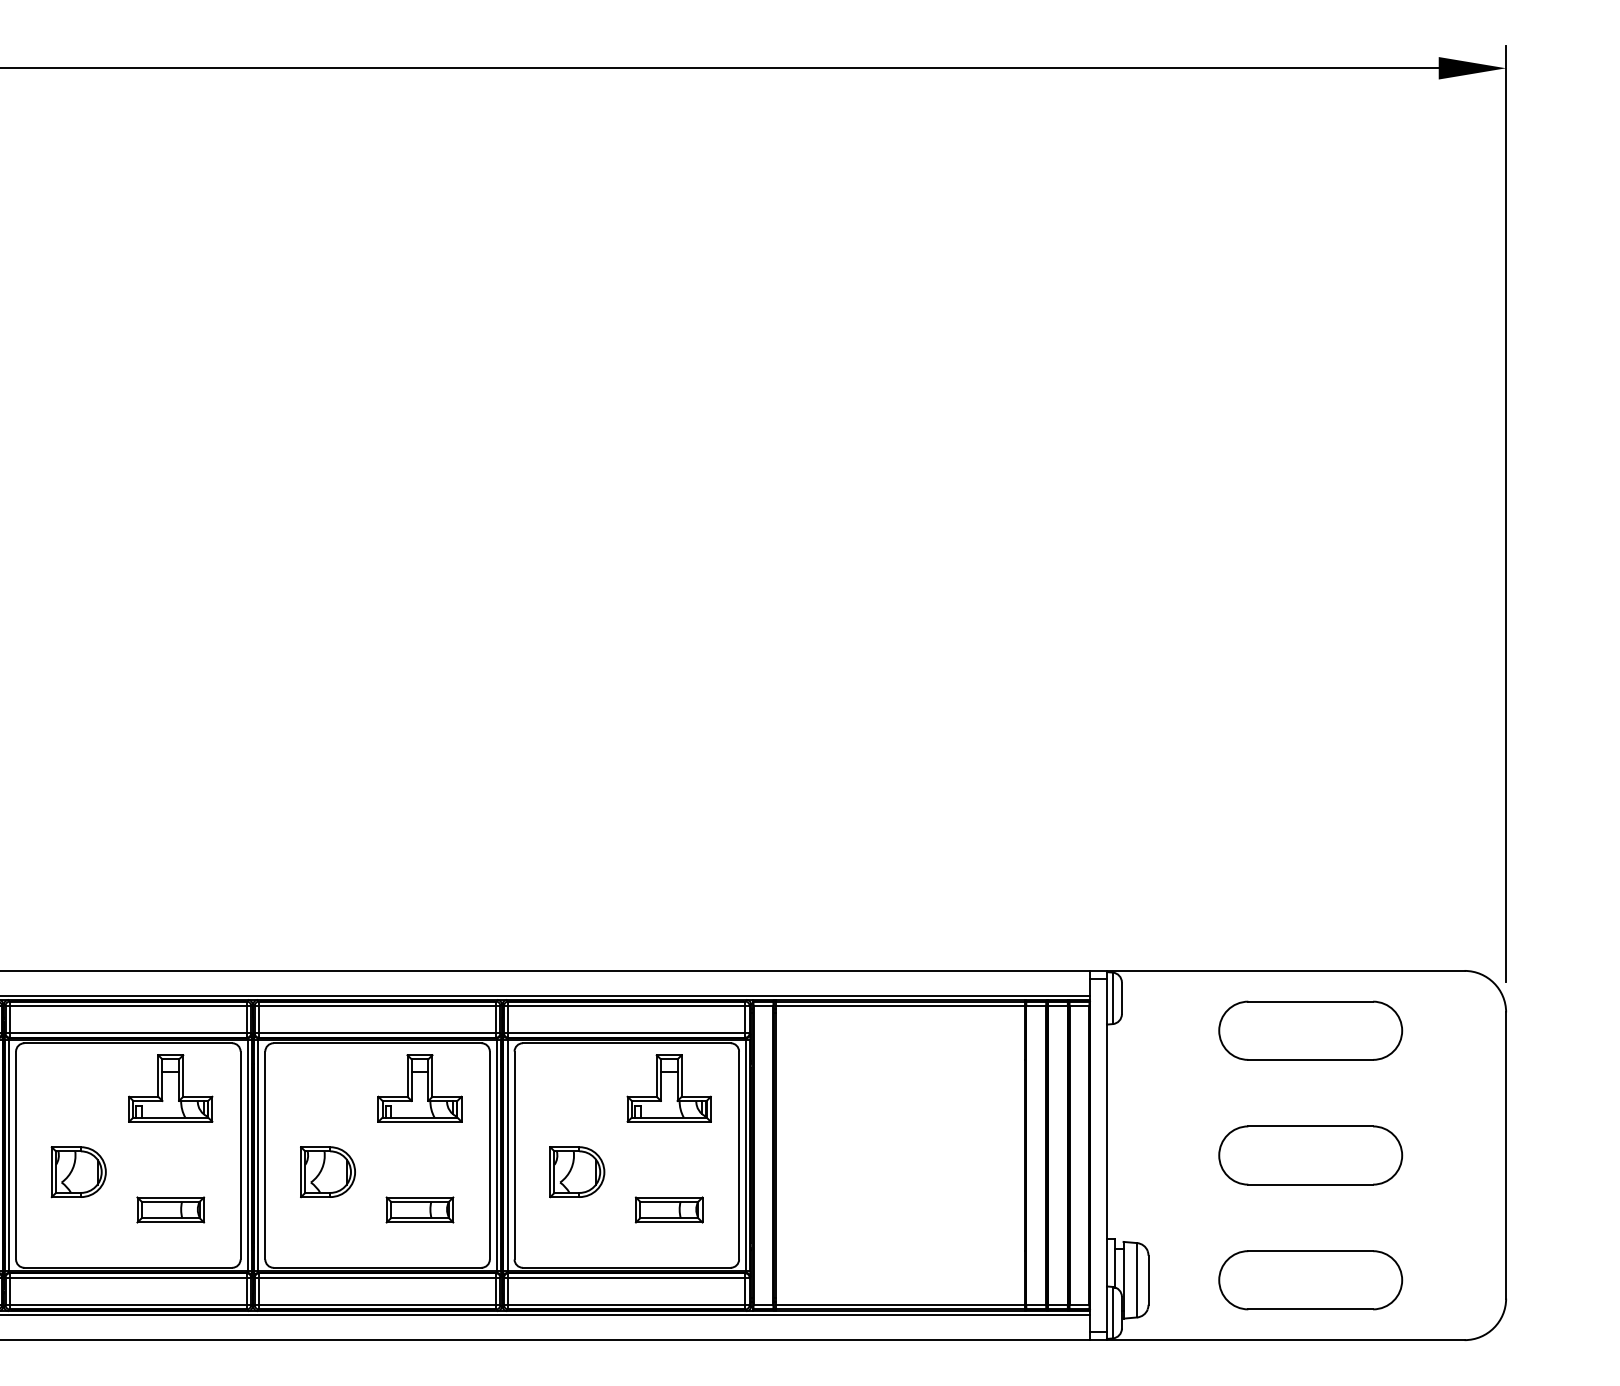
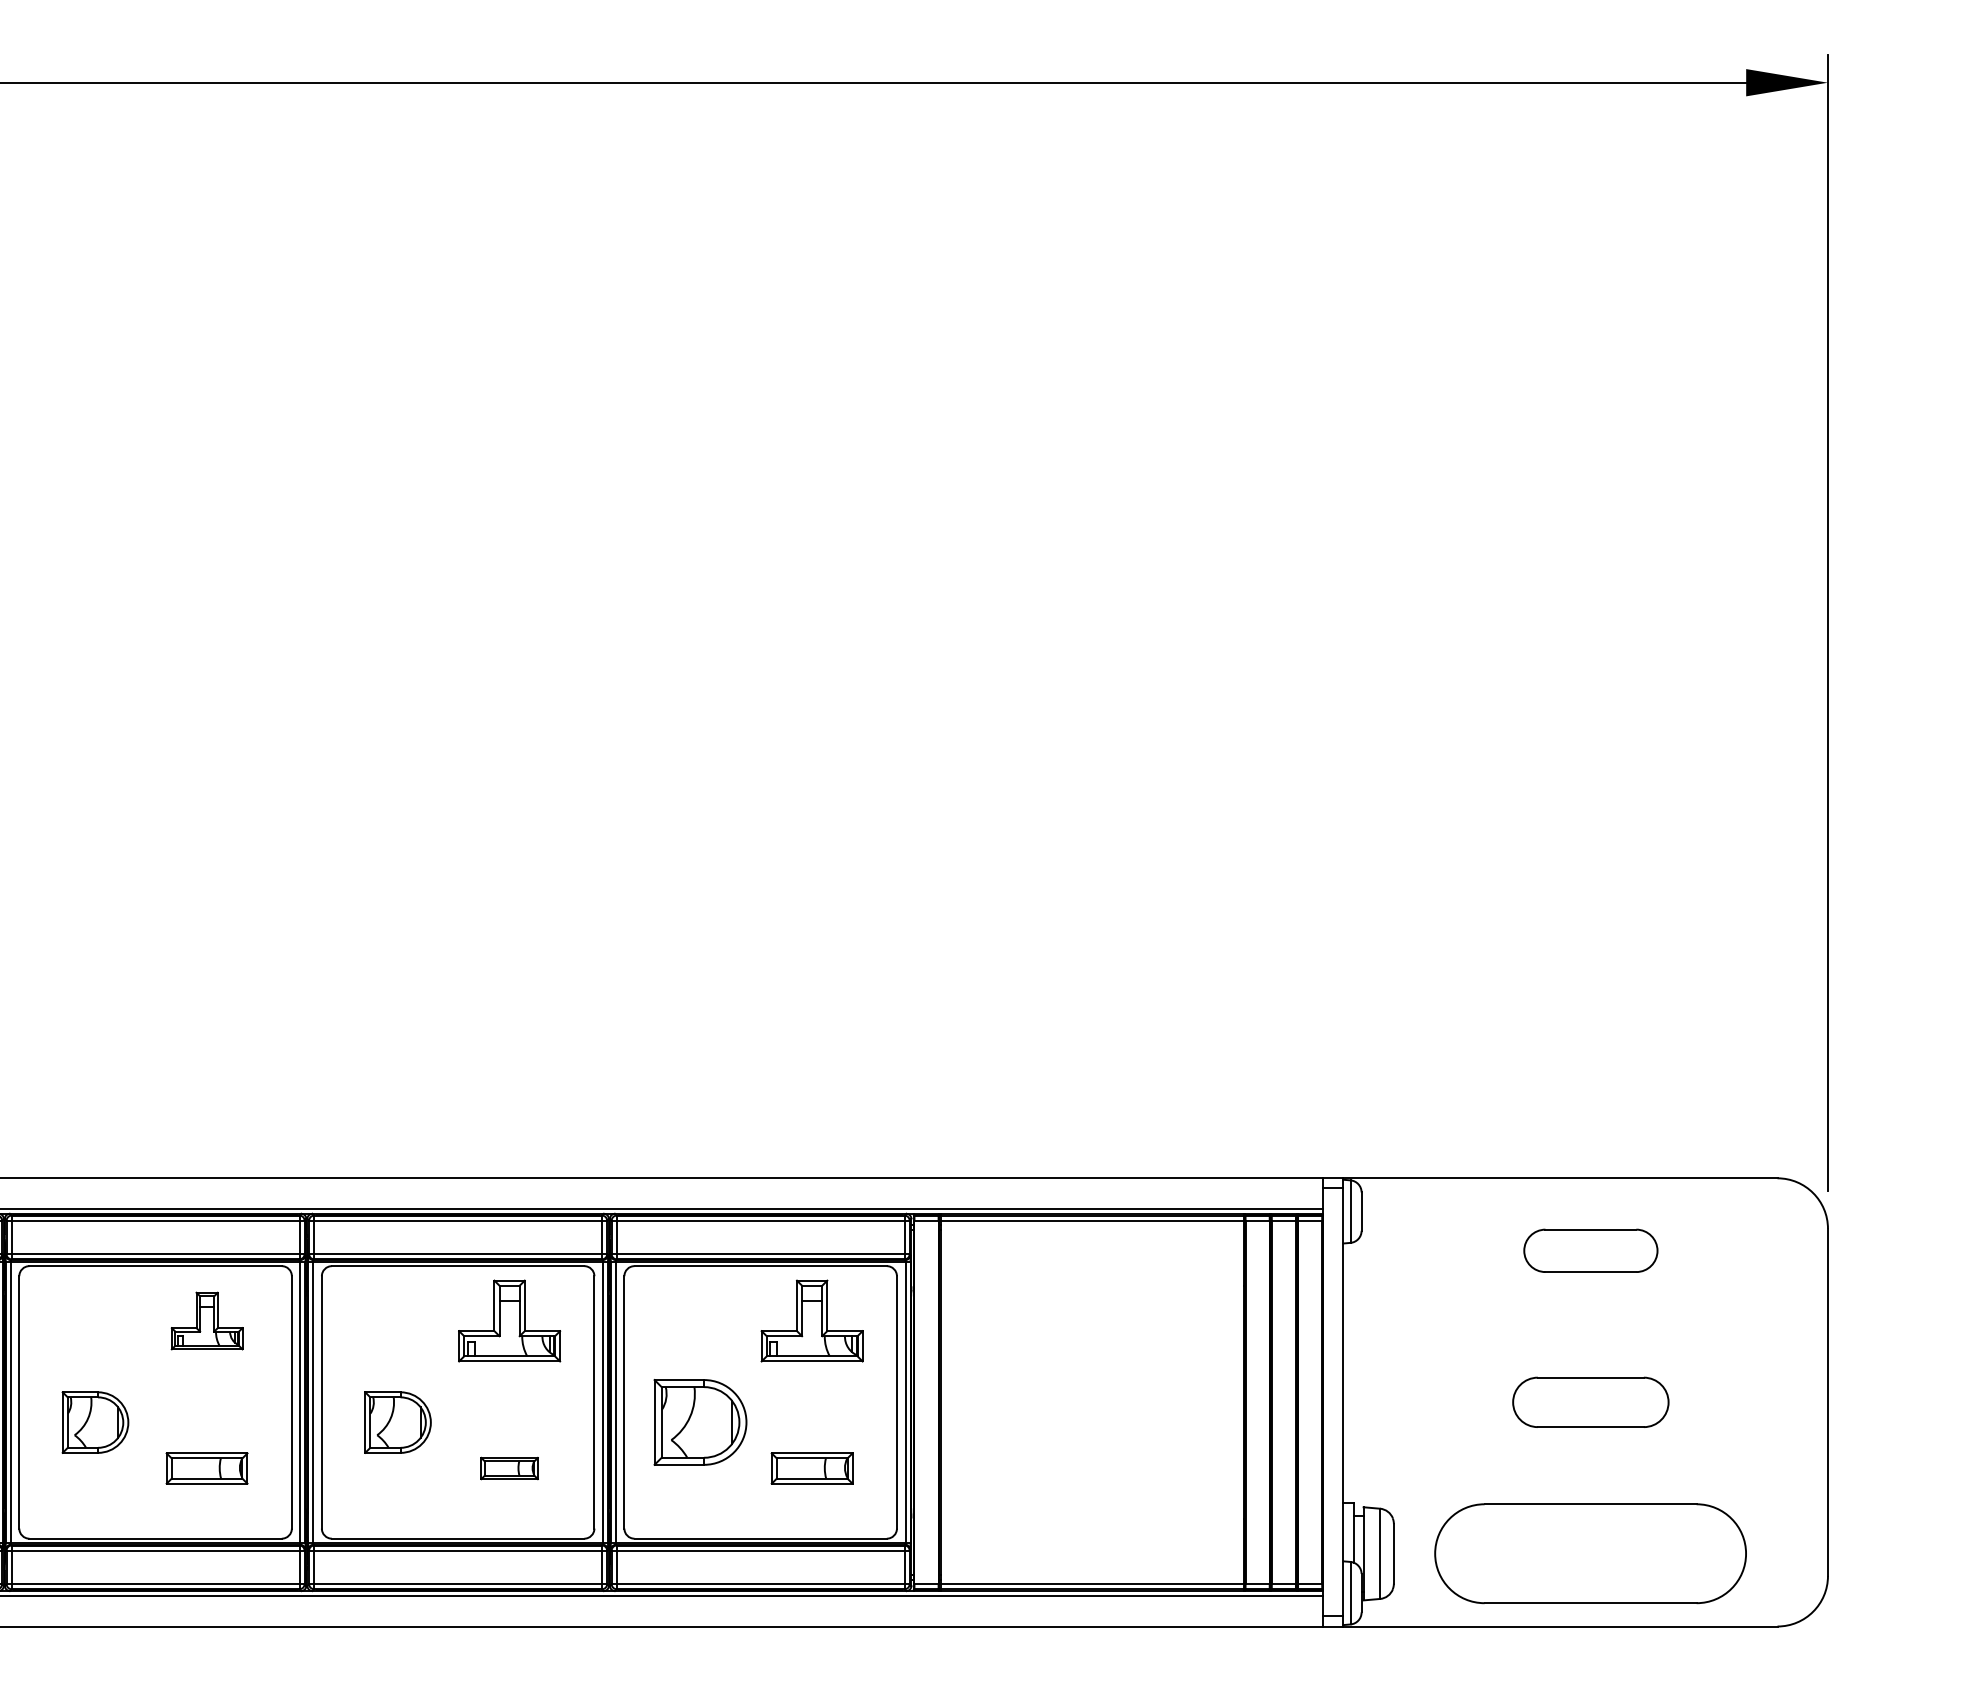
part: (1310, 1030) -> (1590, 1250), size x0.6
part: (170, 1088) -> (206, 1321), size x0.7
part: (1310, 1155) -> (1590, 1402), size x0.7
part: (577, 1172) -> (700, 1423), size x1.4
part: (419, 1209) -> (509, 1467), size x0.7
part: (1310, 1280) -> (1590, 1554), size x1.4

